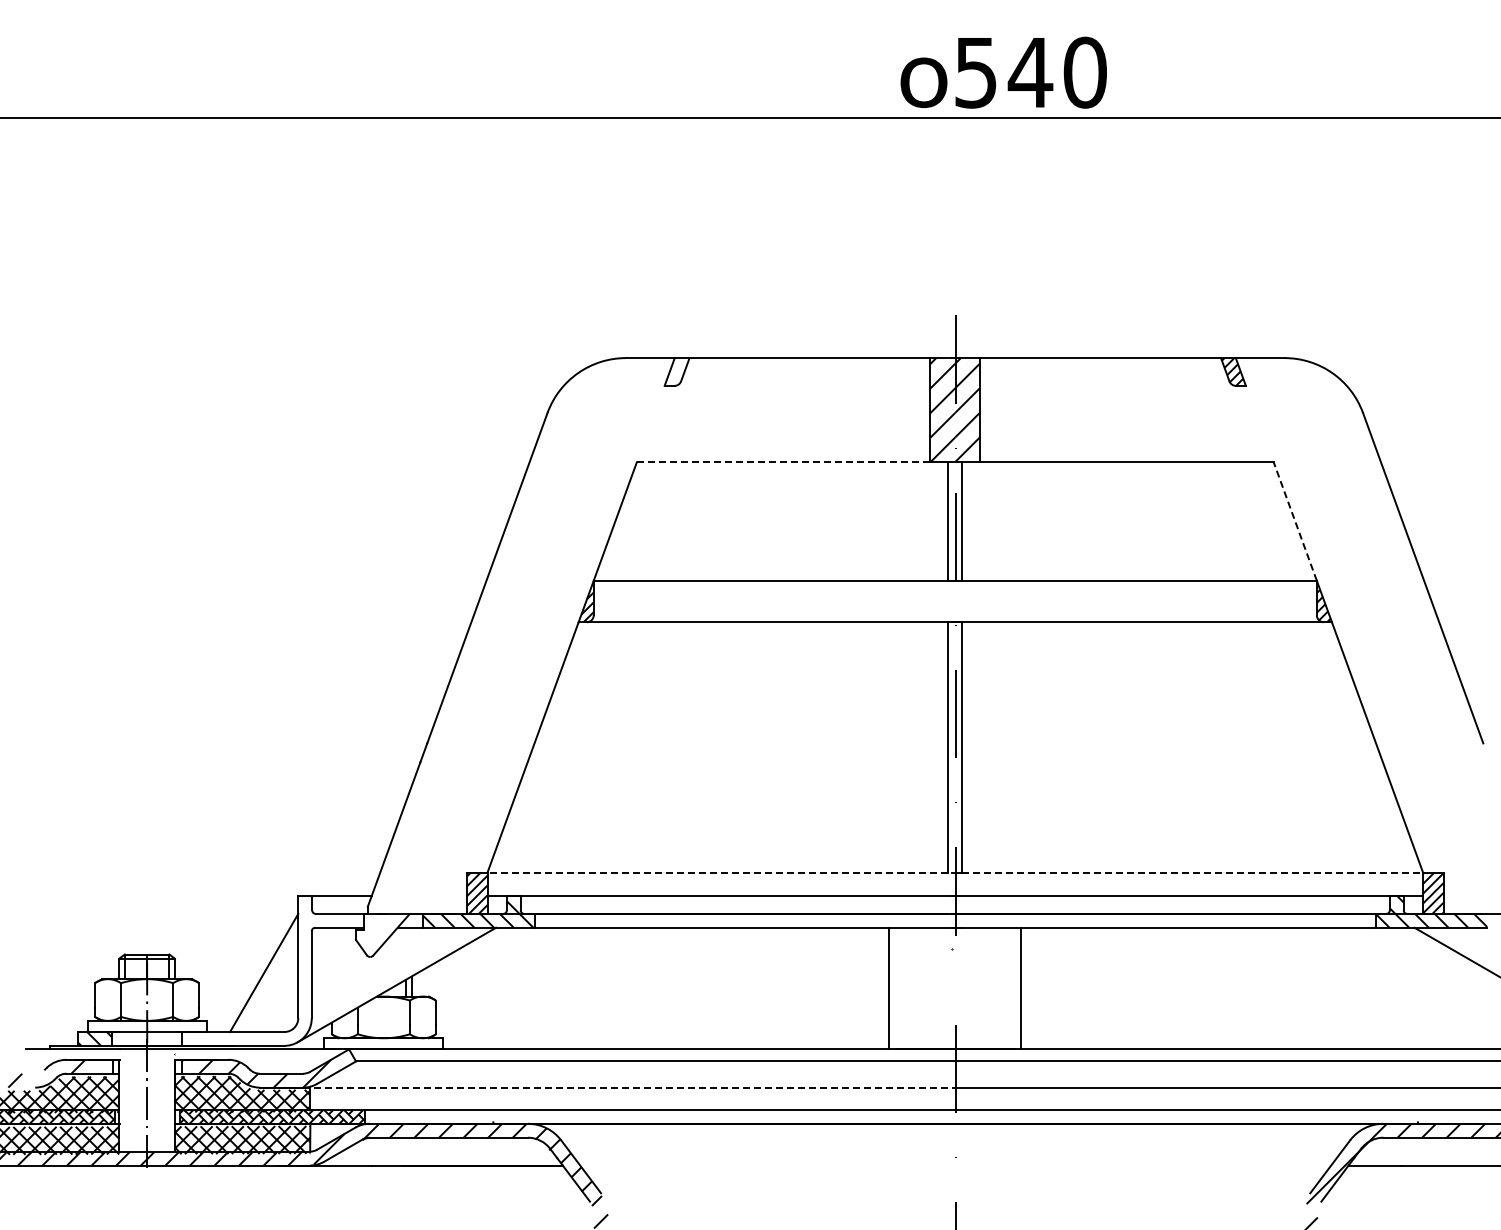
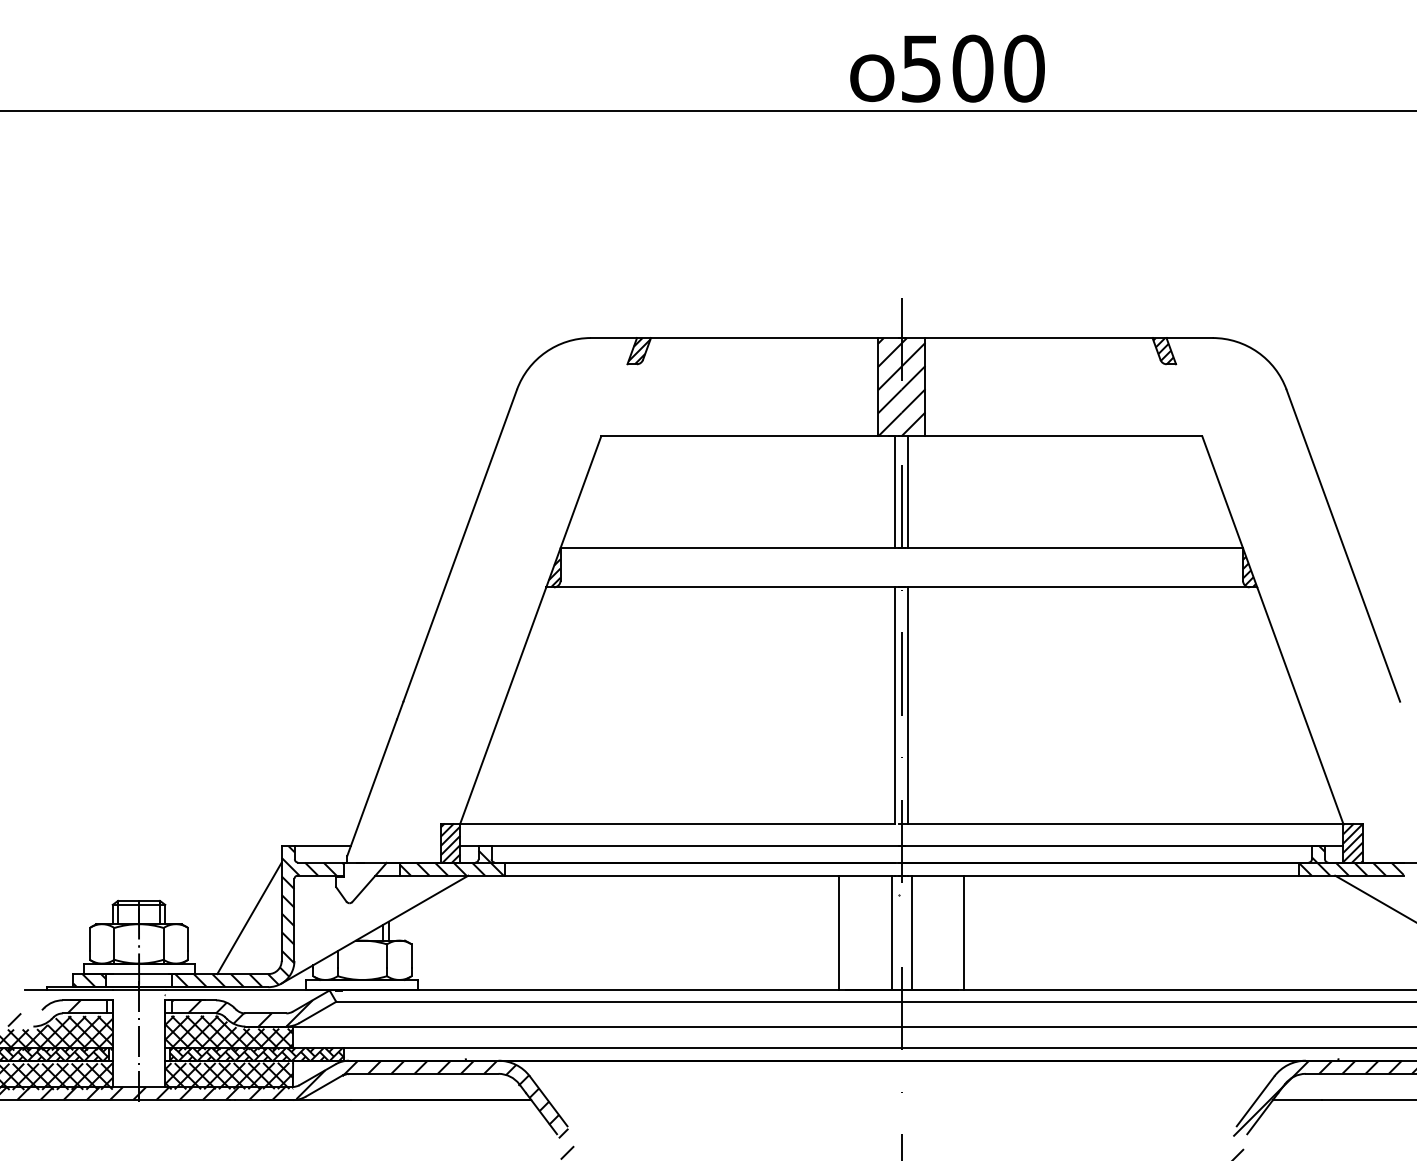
text: (1030, 72) -> (972, 68), 540 -> 500
hatch: (677, 371) -> (639, 350), added
line: (783, 462) -> (739, 436), dashed -> solid
line: (1295, 521) -> (1222, 492), dashed -> solid
line: (717, 872) -> (677, 823), dashed -> solid
line: (1193, 872) -> (1126, 823), dashed -> solid
hatch: (274, 970) -> (259, 916), added
line: (944, 988) -> (891, 933), added
line: (965, 988) -> (911, 933), added
line: (629, 1087) -> (594, 1026), dashed -> solid

